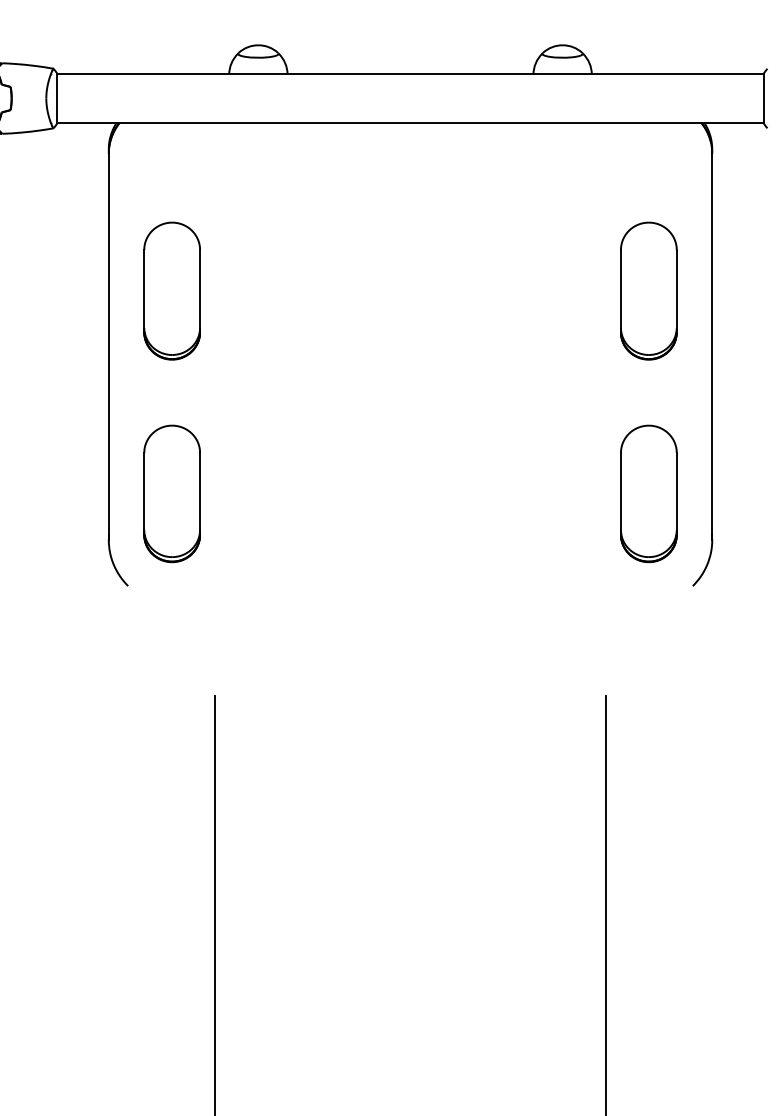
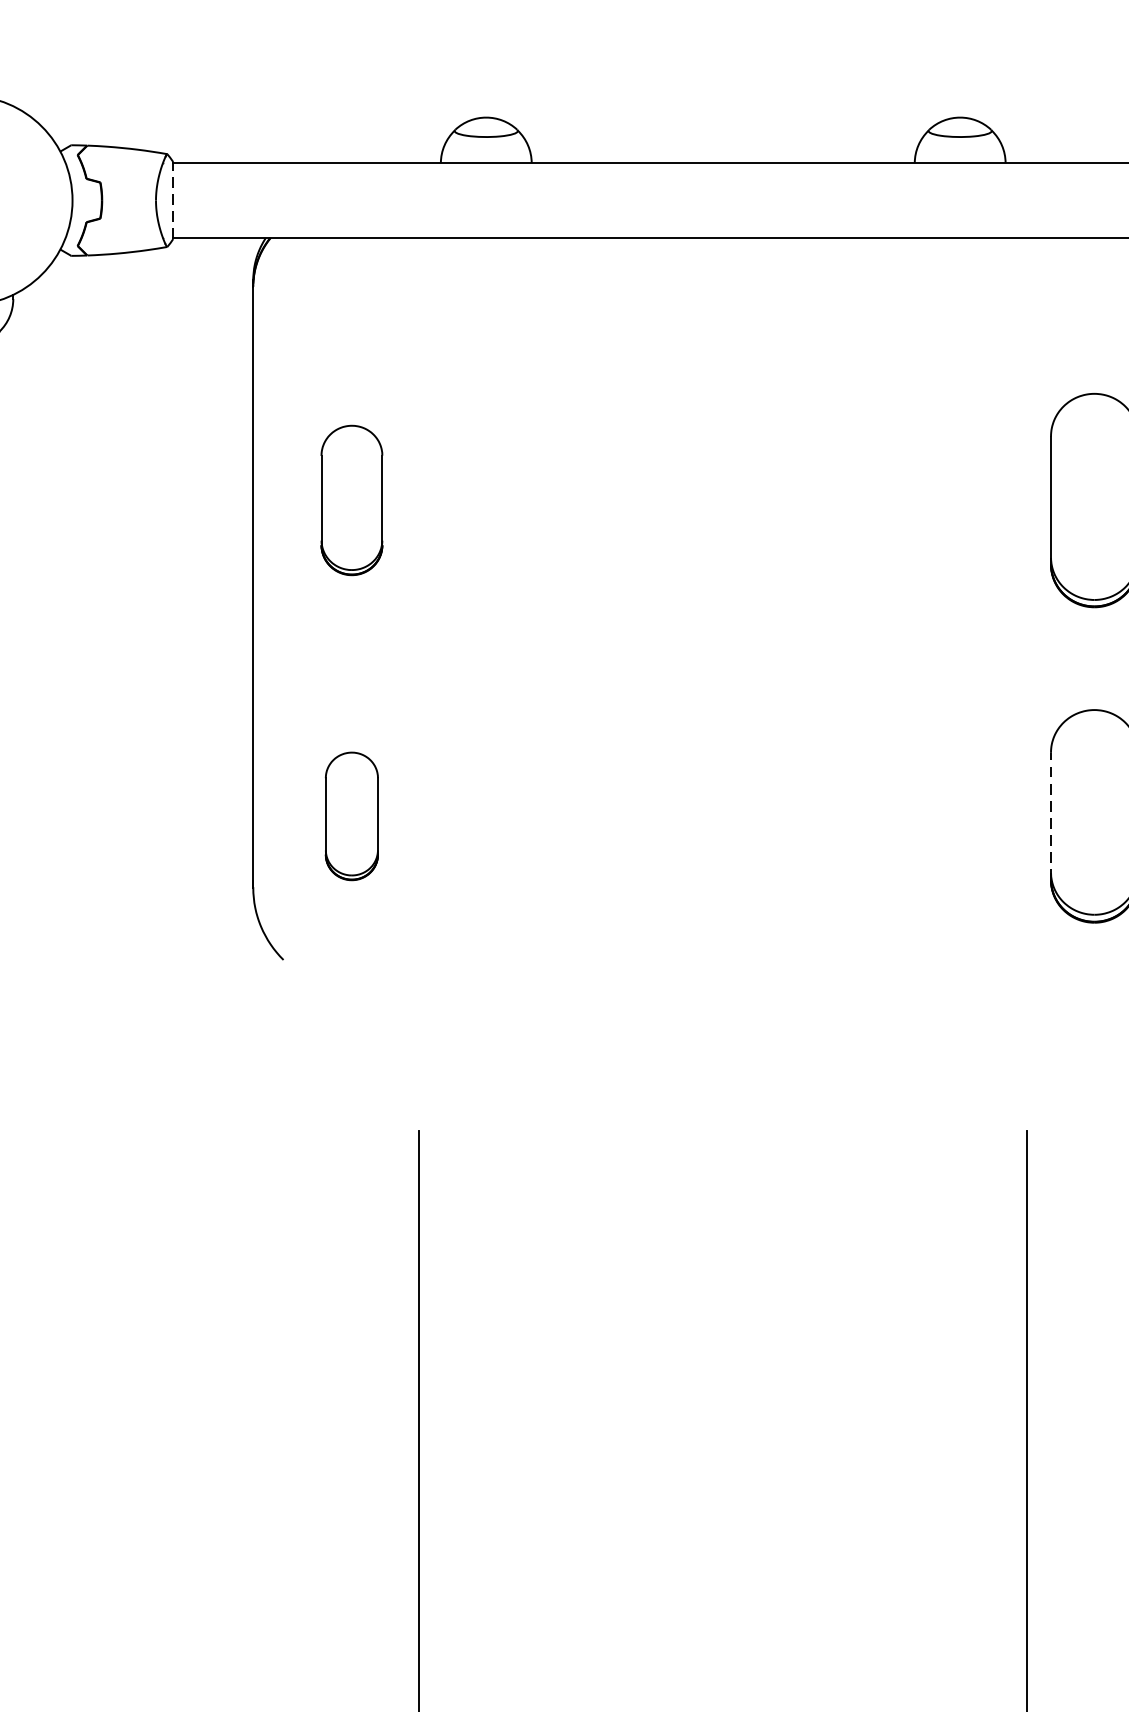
line: (57, 98) -> (173, 200), solid -> dashed
part: (171, 290) -> (350, 499), size x0.7
part: (171, 493) -> (350, 815), size x0.6
line: (620, 493) -> (1050, 815), solid -> dashed

